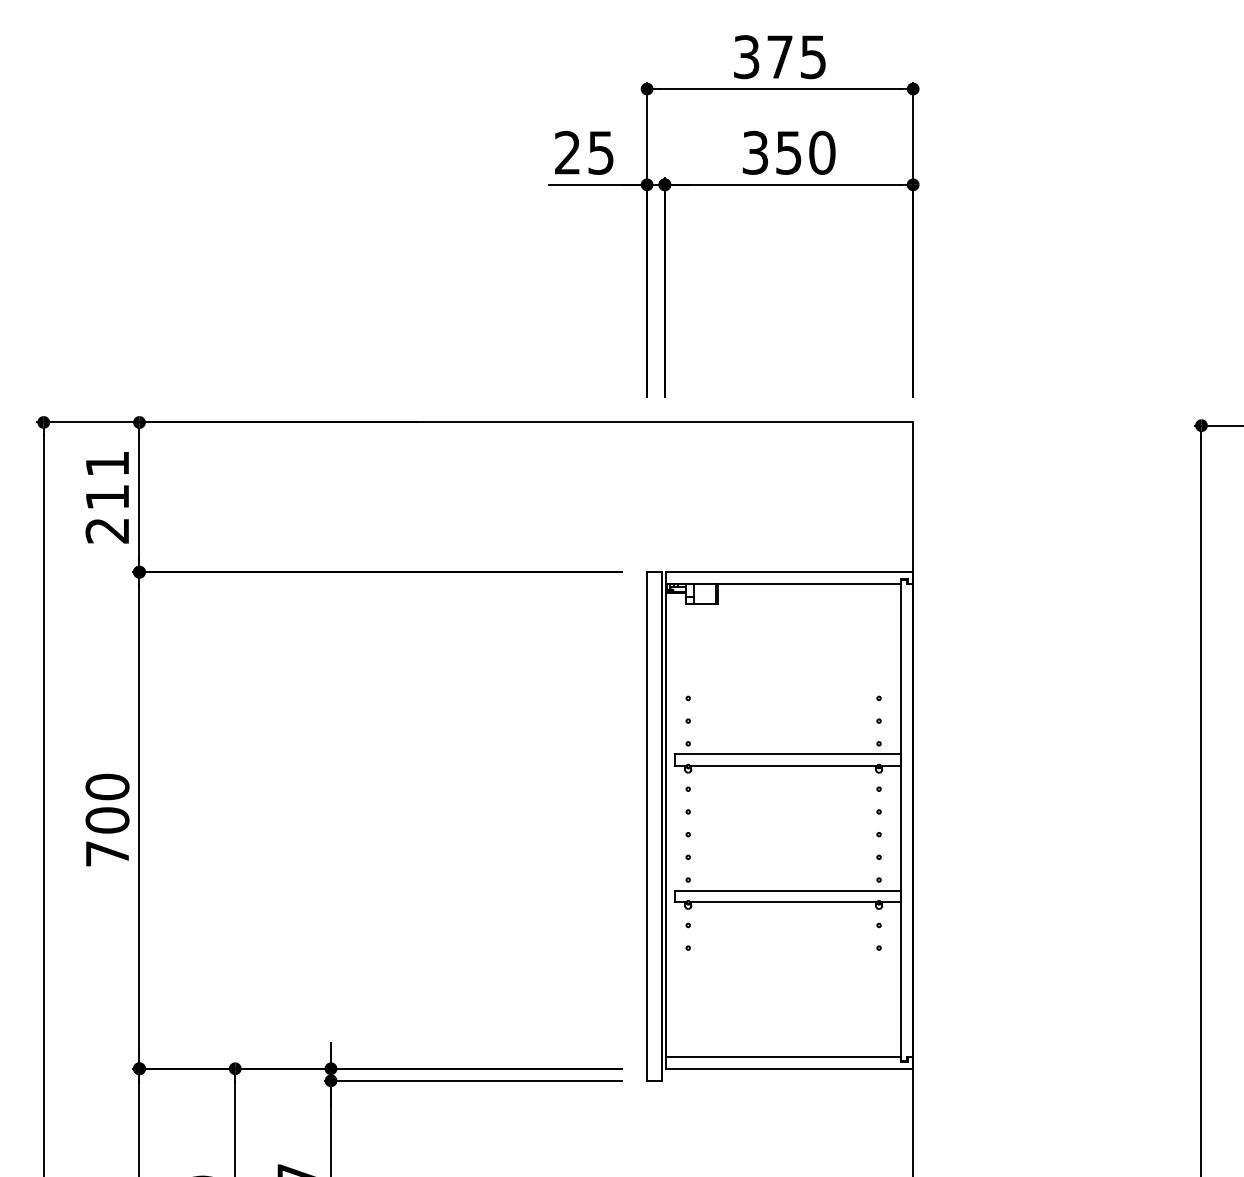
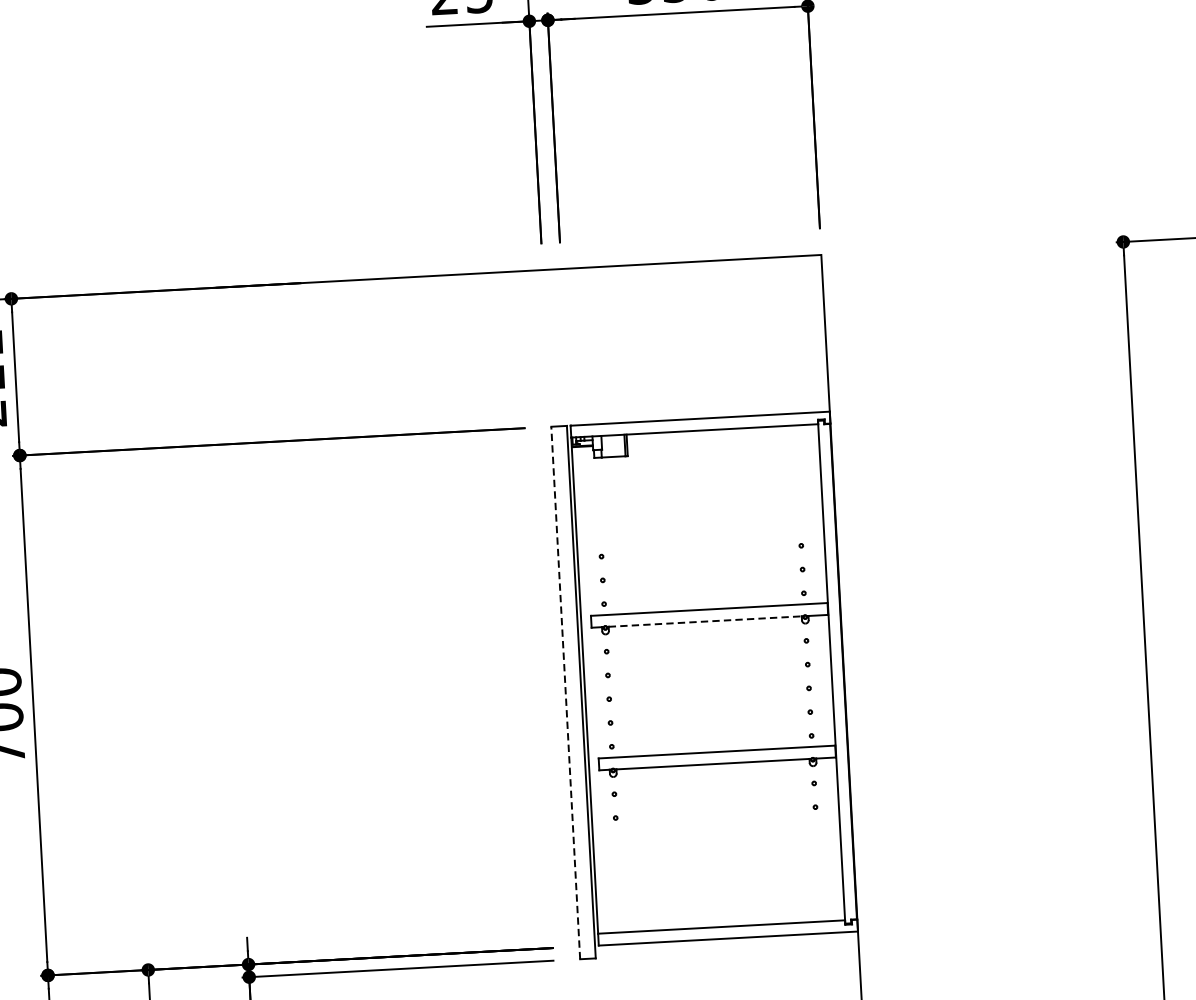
line: (784, 765) -> (706, 621), solid -> dashed
line: (647, 825) -> (566, 691), solid -> dashed

